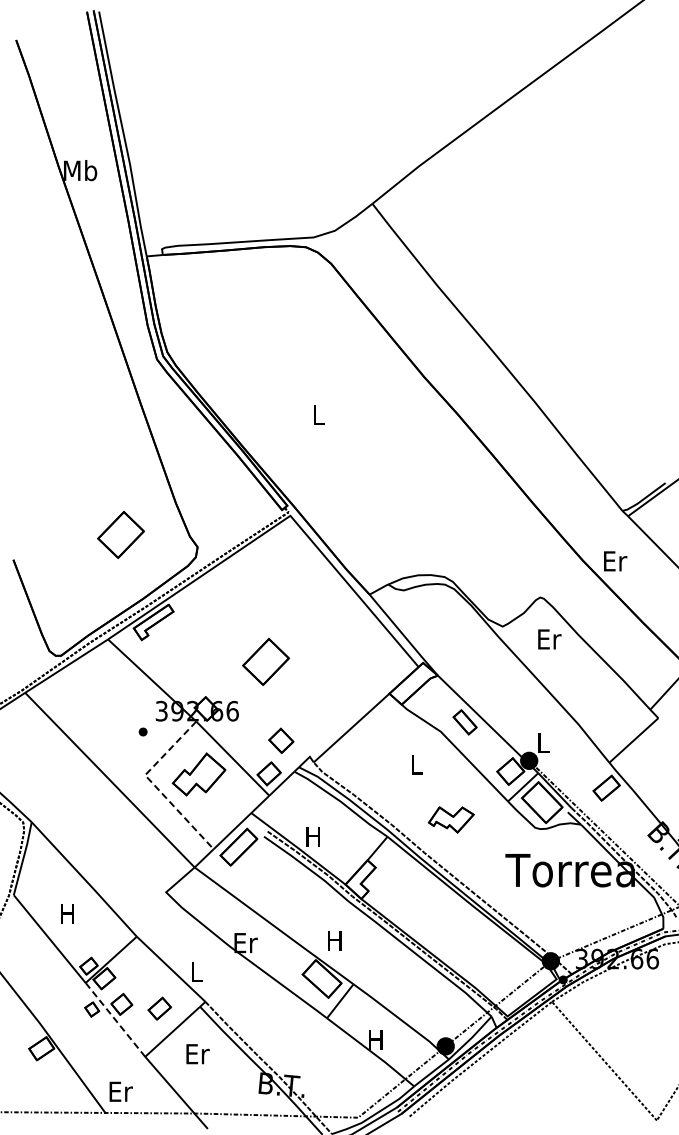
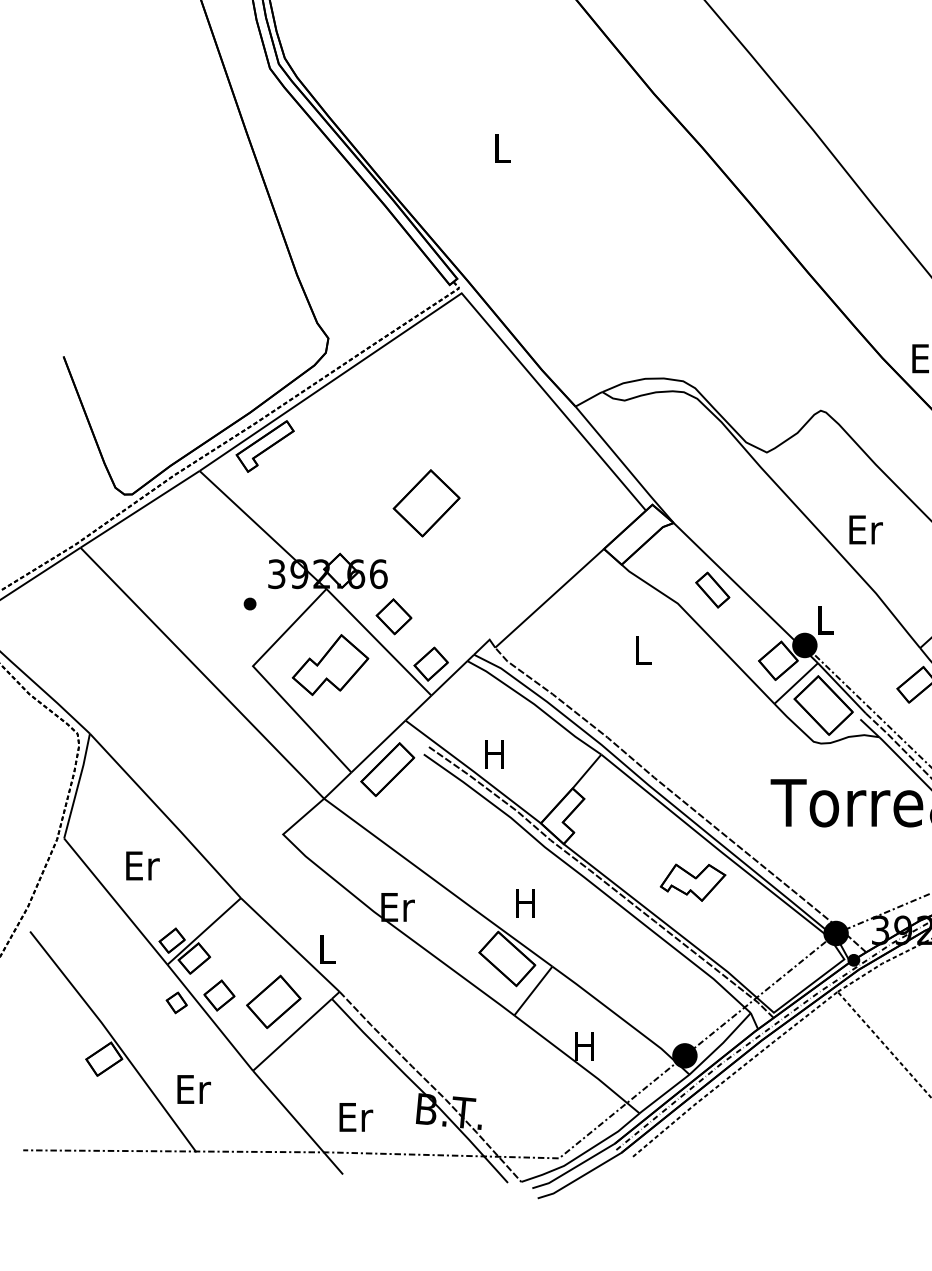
part: (120, 534) -> (217, 320), removed
text: (549, 639) -> (865, 529), moved
part: (281, 740) -> (394, 616), moved
line: (154, 784) -> (266, 679), dashed -> solid
part: (451, 819) -> (693, 882), moved
text: (68, 914) -> (142, 866), H -> Er
part: (159, 1008) -> (273, 1001), size x1.67
line: (115, 1020) -> (210, 1018), dashed -> solid
text: (197, 1054) -> (355, 1117), moved
text: (120, 1091) -> (193, 1089), moved

